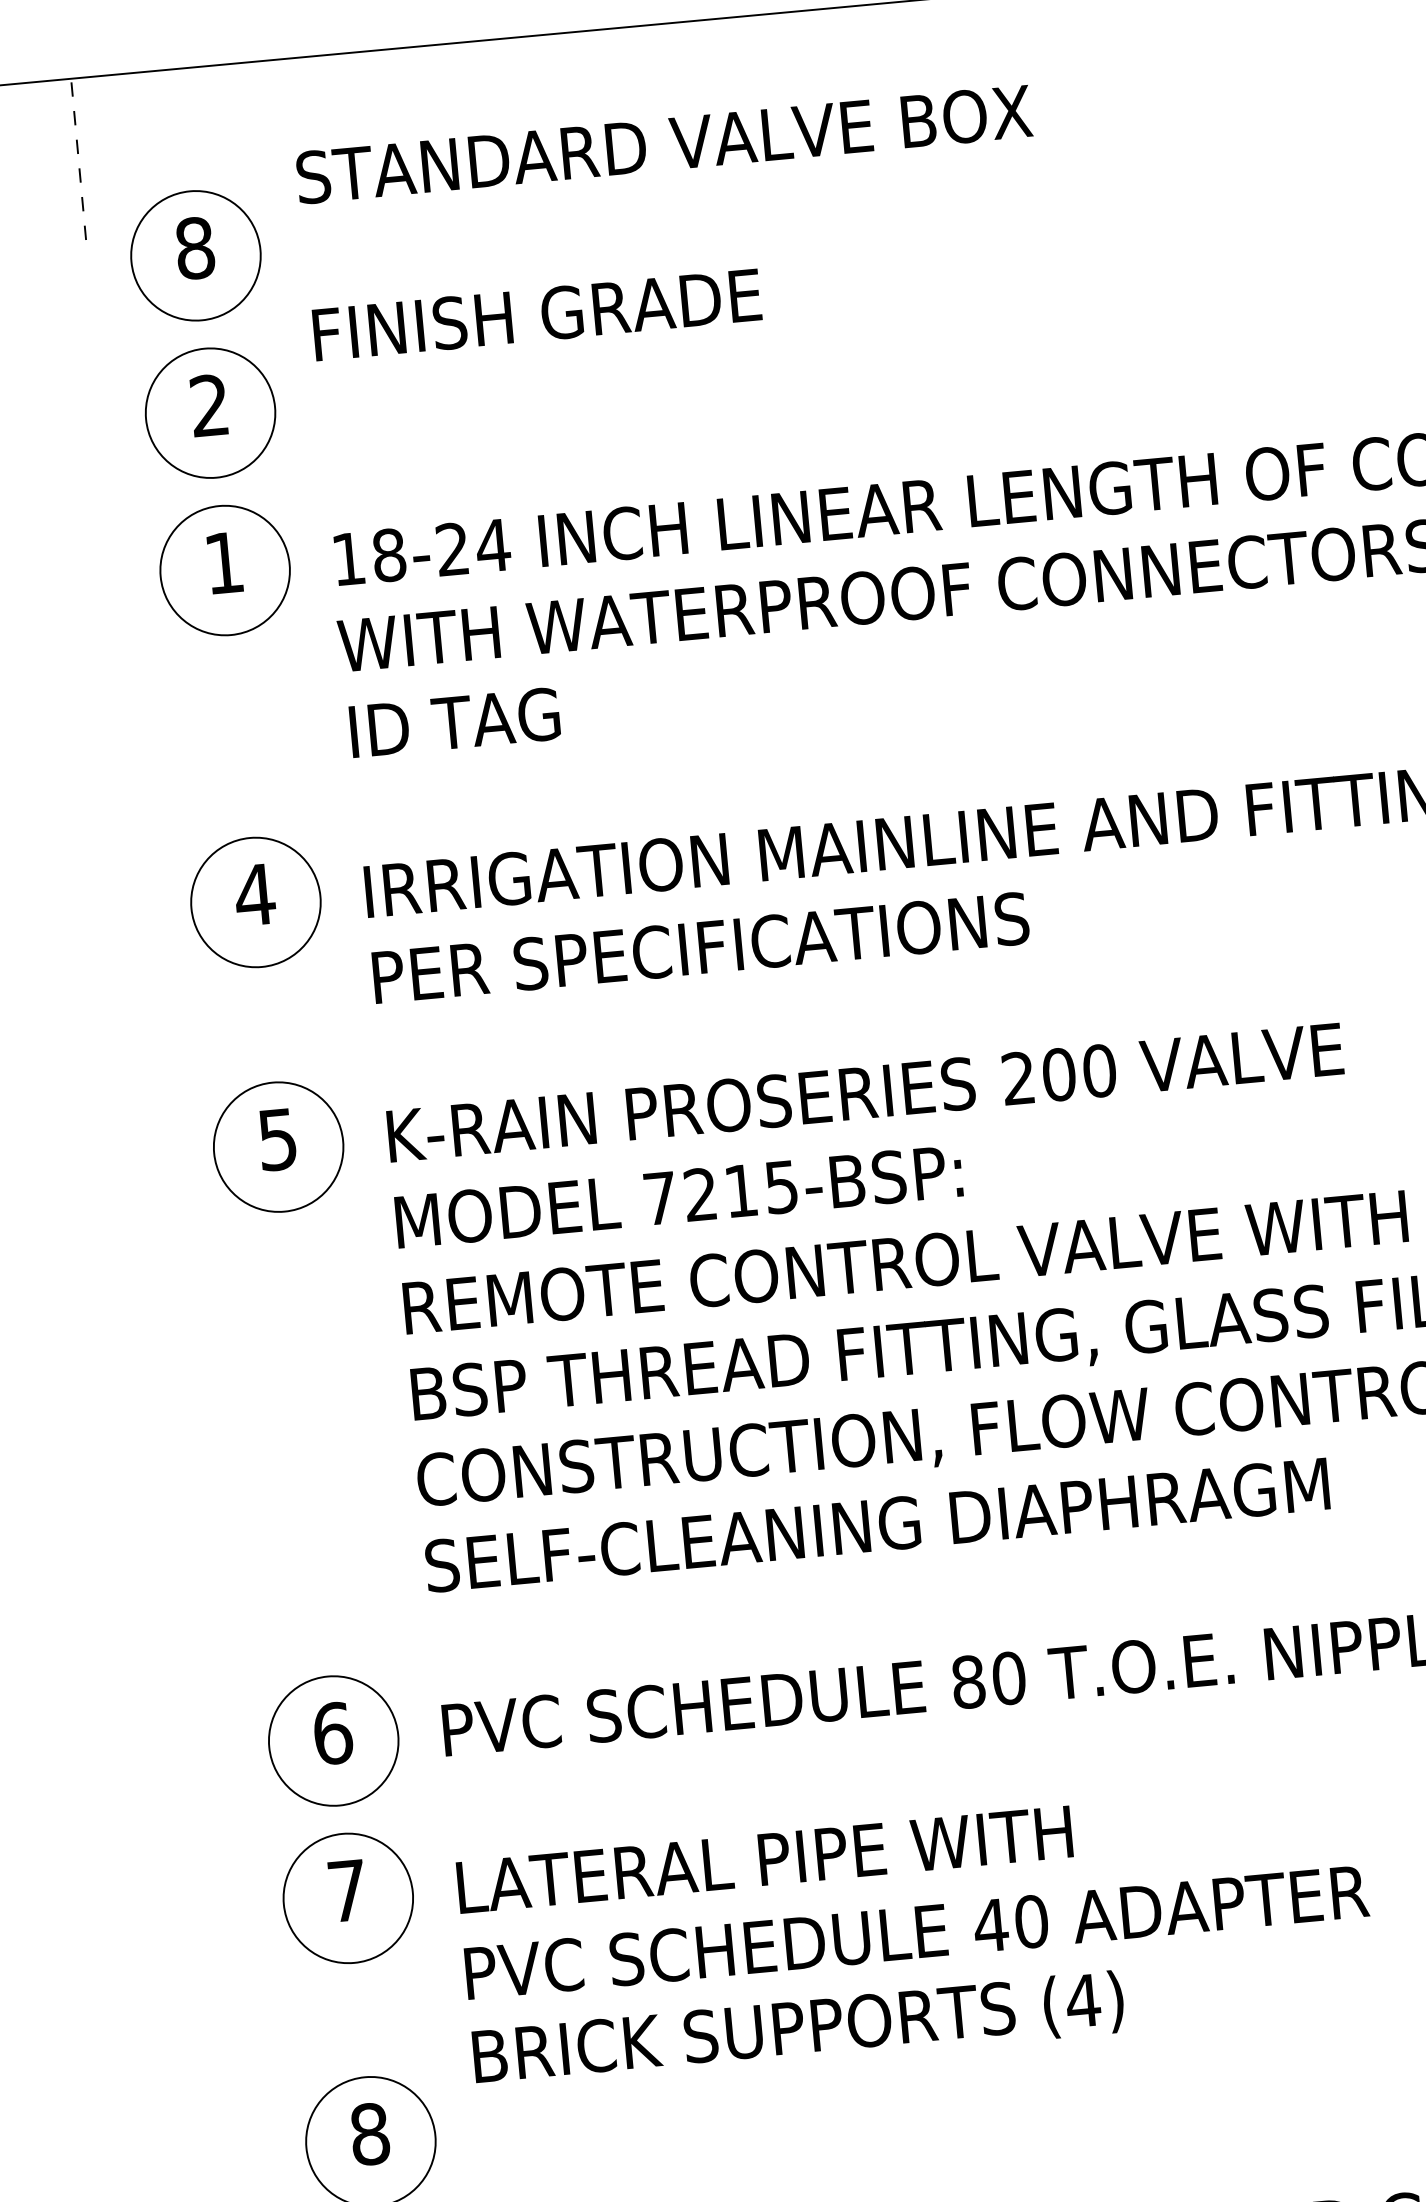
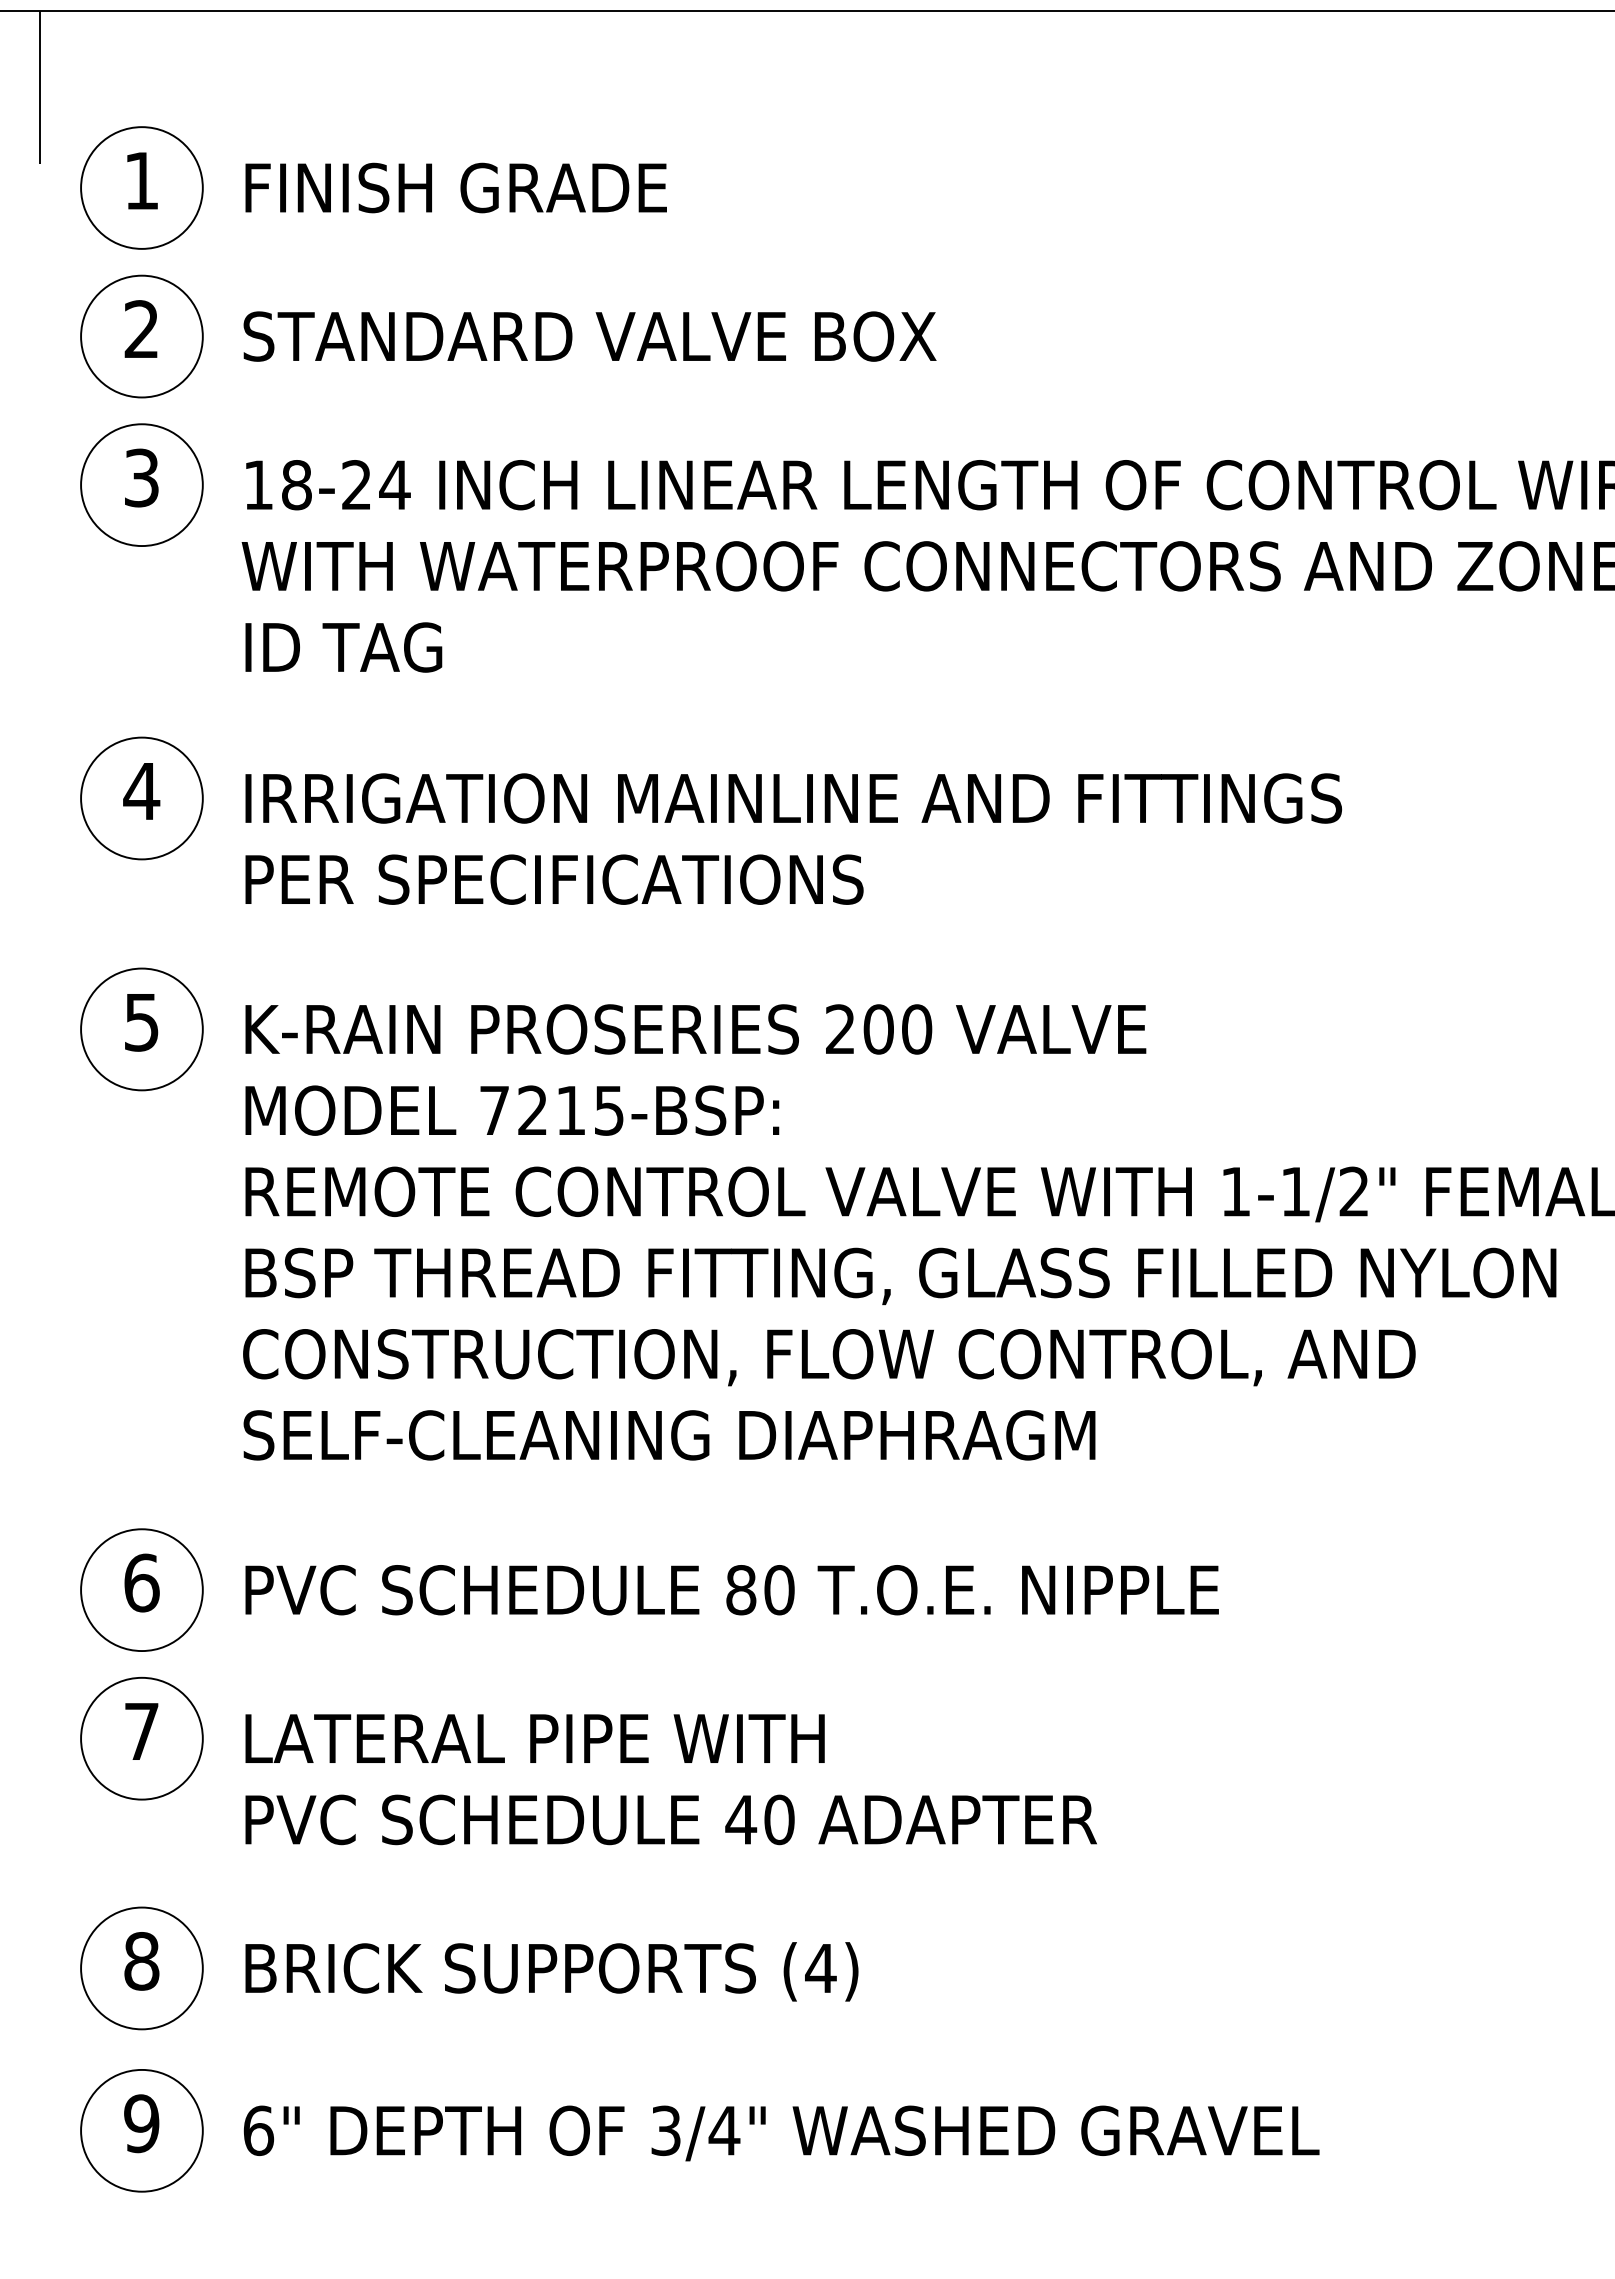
text: (663, 144) -> (589, 336), moved
line: (78, 159) -> (40, 87), dashed -> solid
text: (194, 247) -> (141, 180), 8 -> 1
text: (536, 314) -> (455, 187), moved
text: (223, 562) -> (141, 477), 1 -> 3
text: (798, 2030) -> (551, 1971), moved

